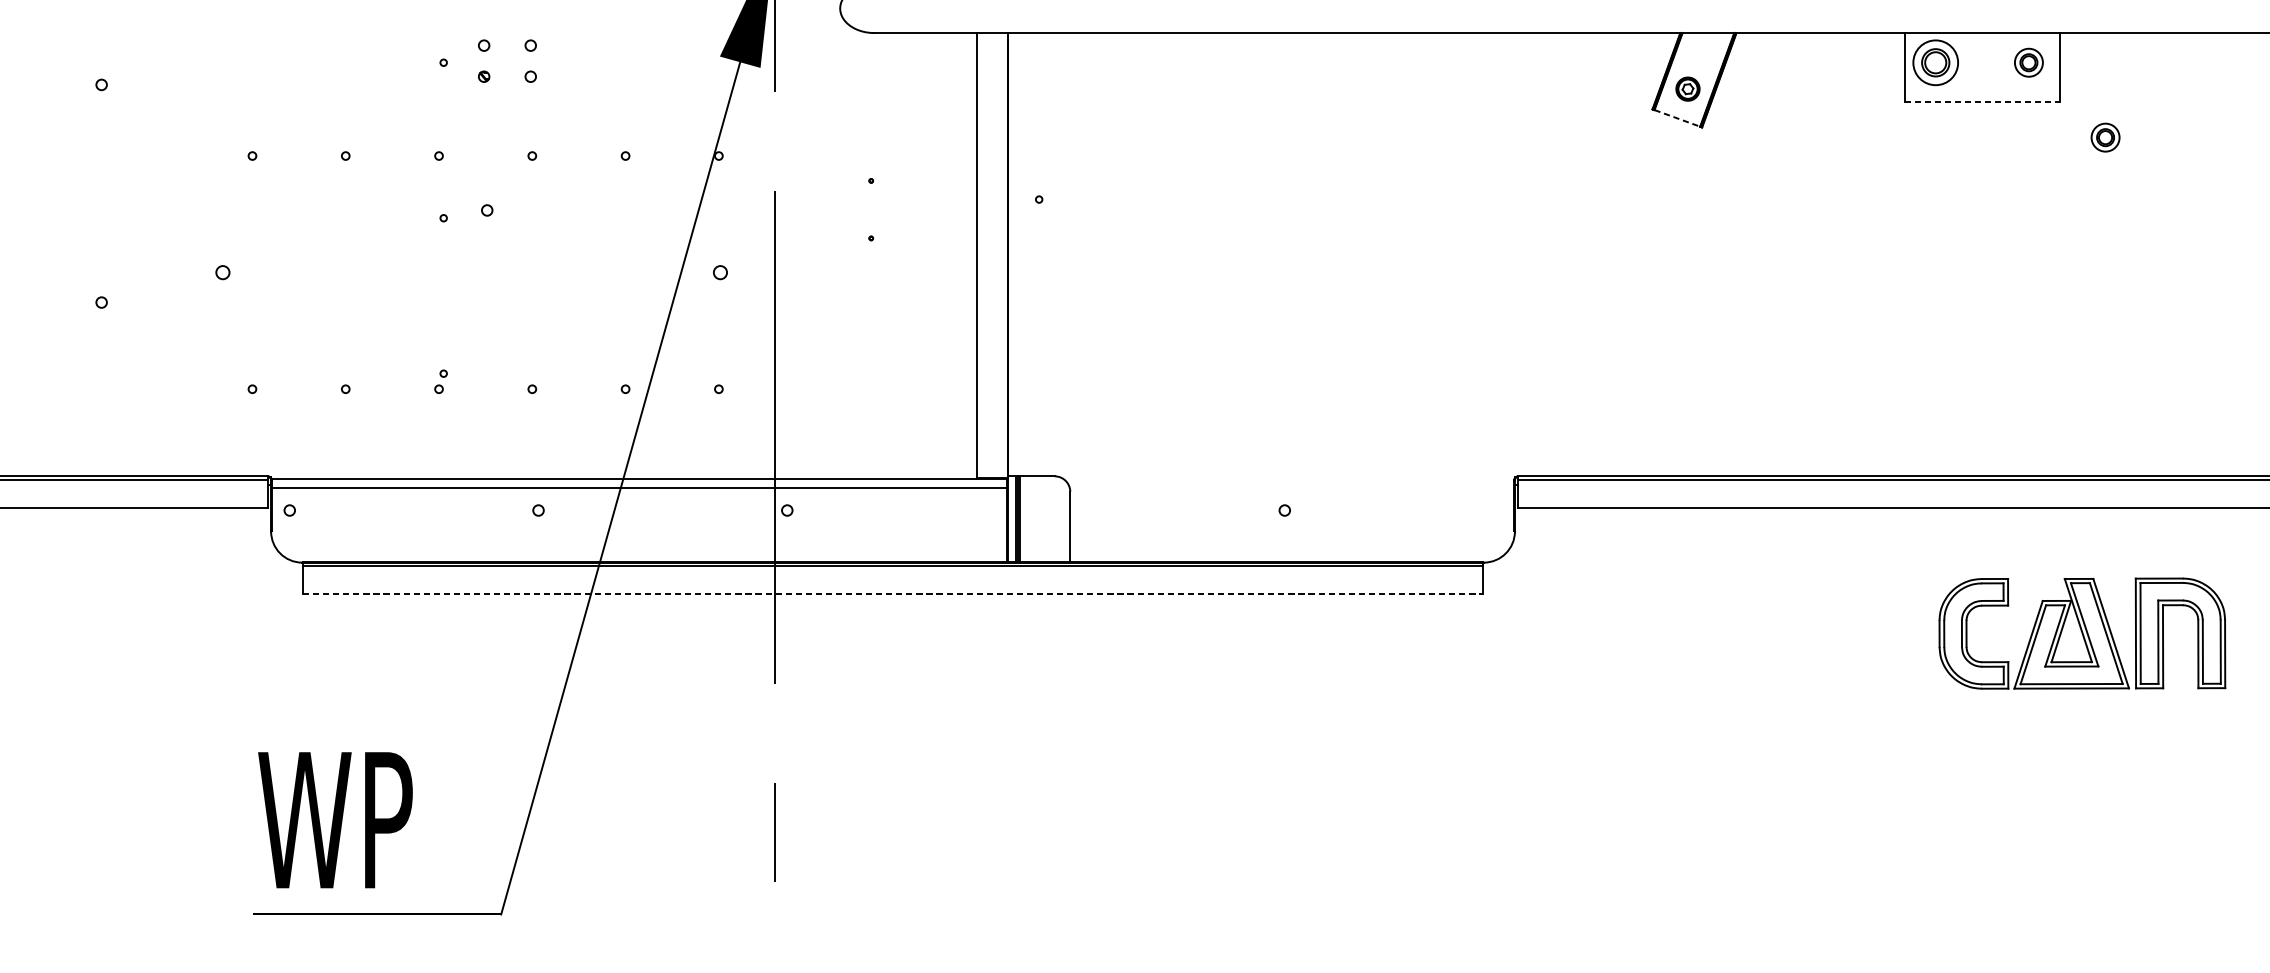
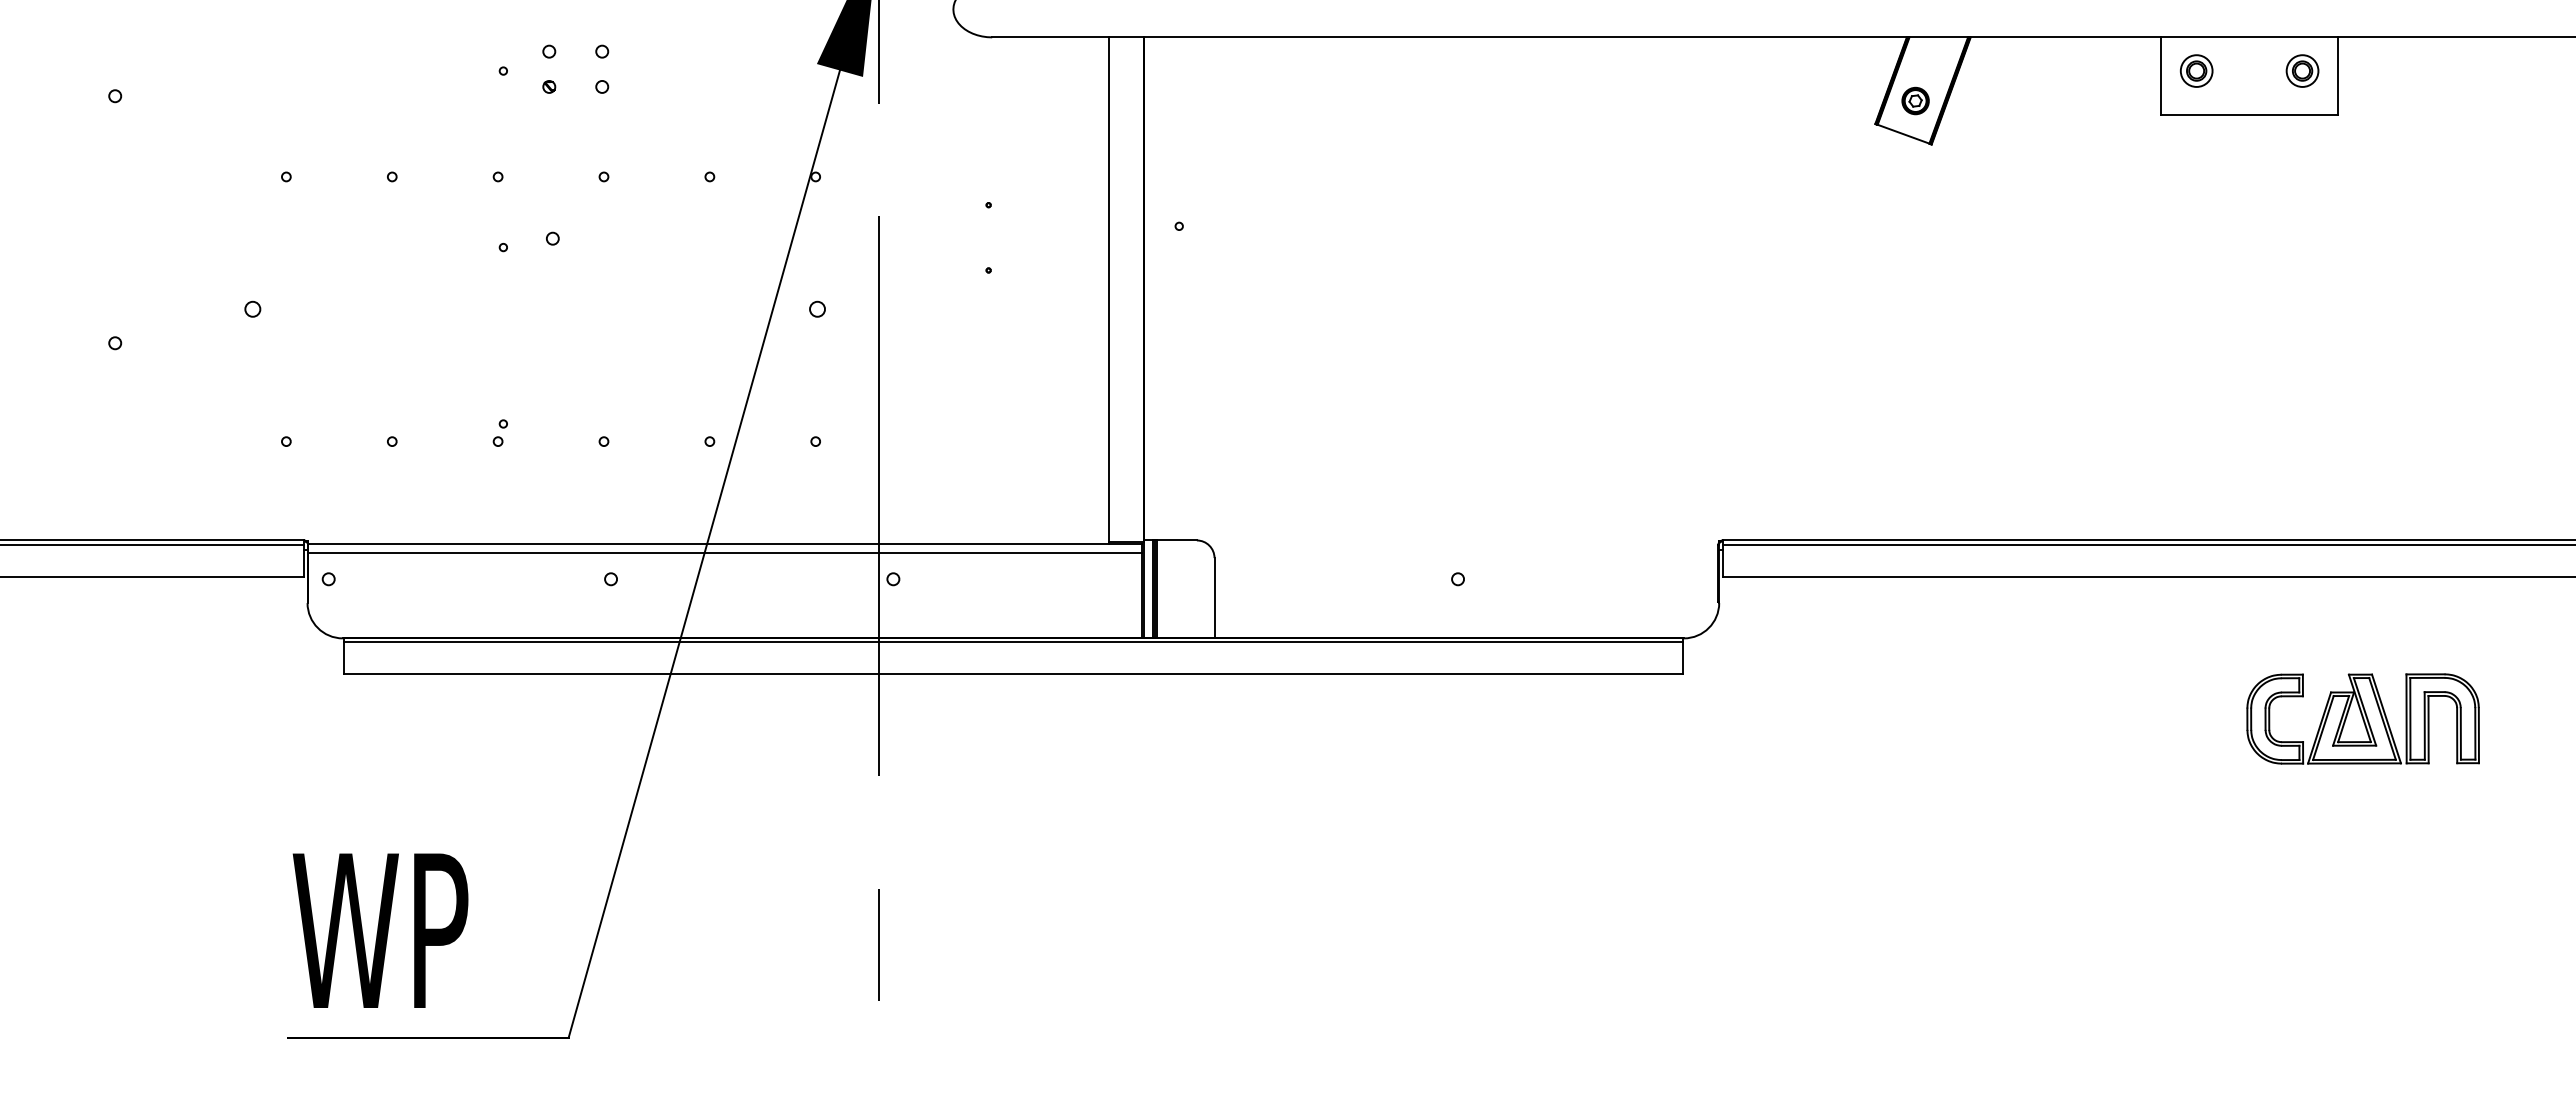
part: (1935, 62) -> (2196, 70), size x0.62
line: (1983, 101) -> (2250, 115), dashed -> solid
line: (1677, 118) -> (1903, 134), dashed -> solid
part: (2105, 137) -> (2389, 155), removed
line: (893, 593) -> (1013, 673), dashed -> solid
part: (2081, 633) -> (2362, 718), size x0.71

